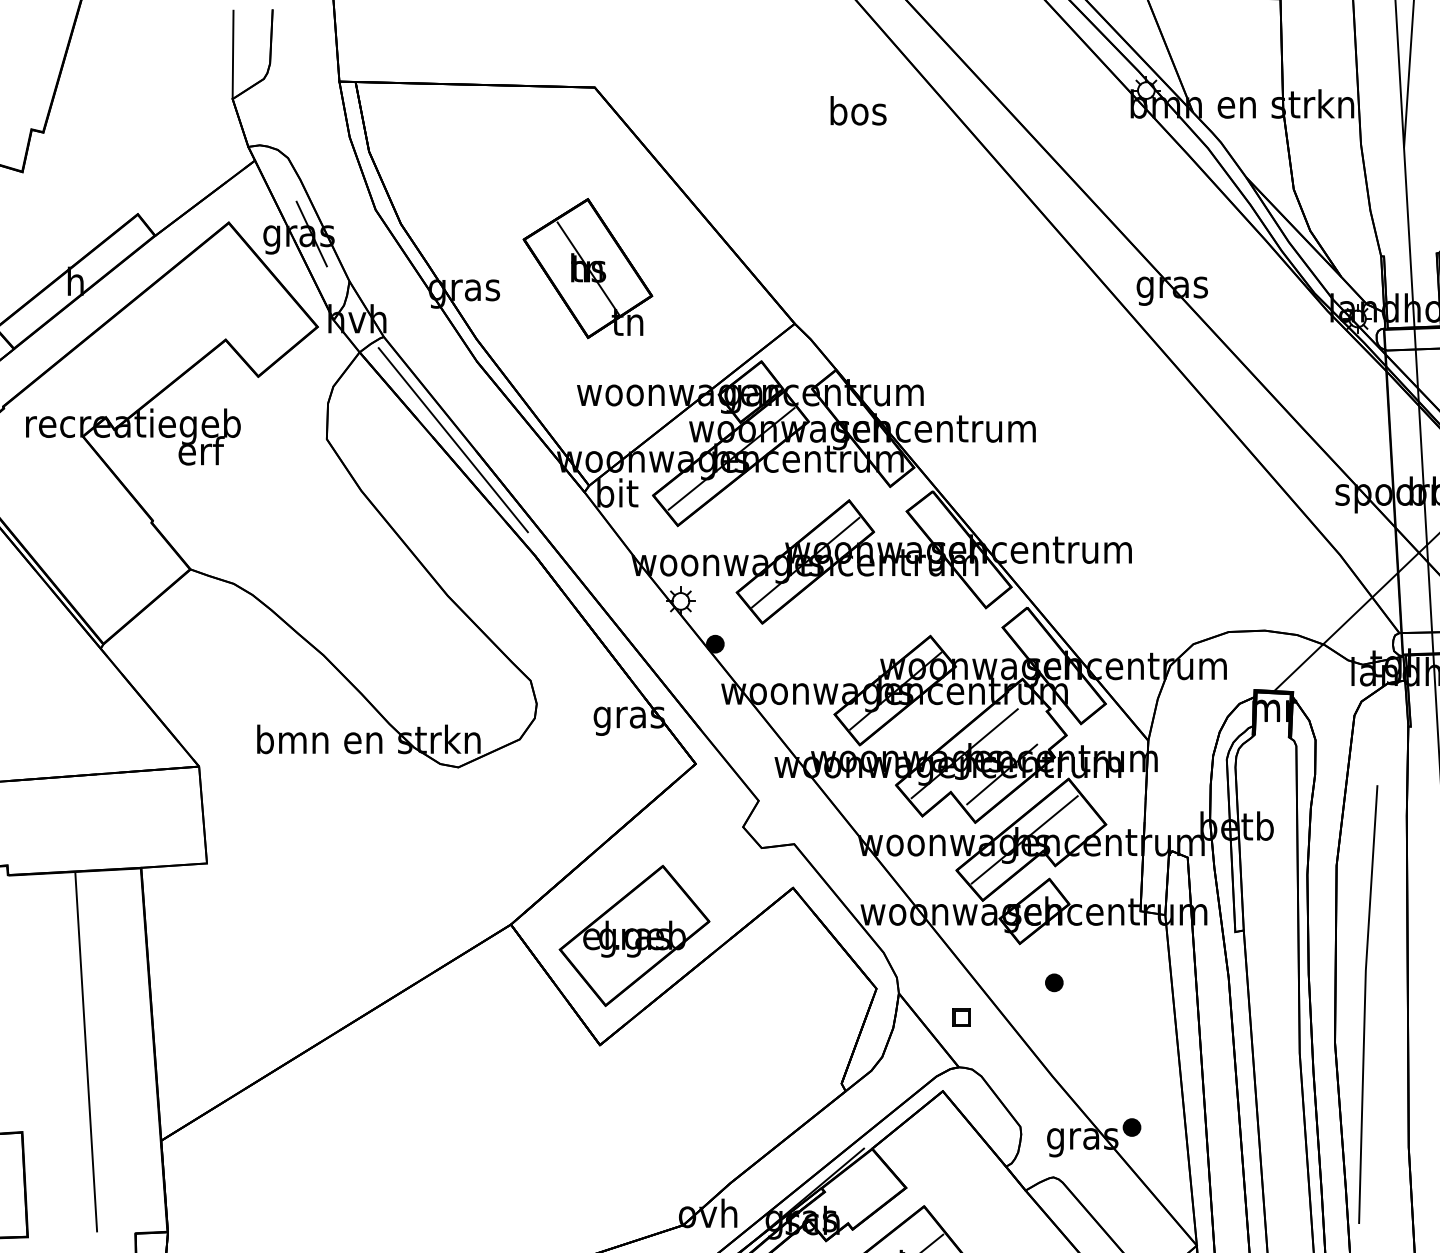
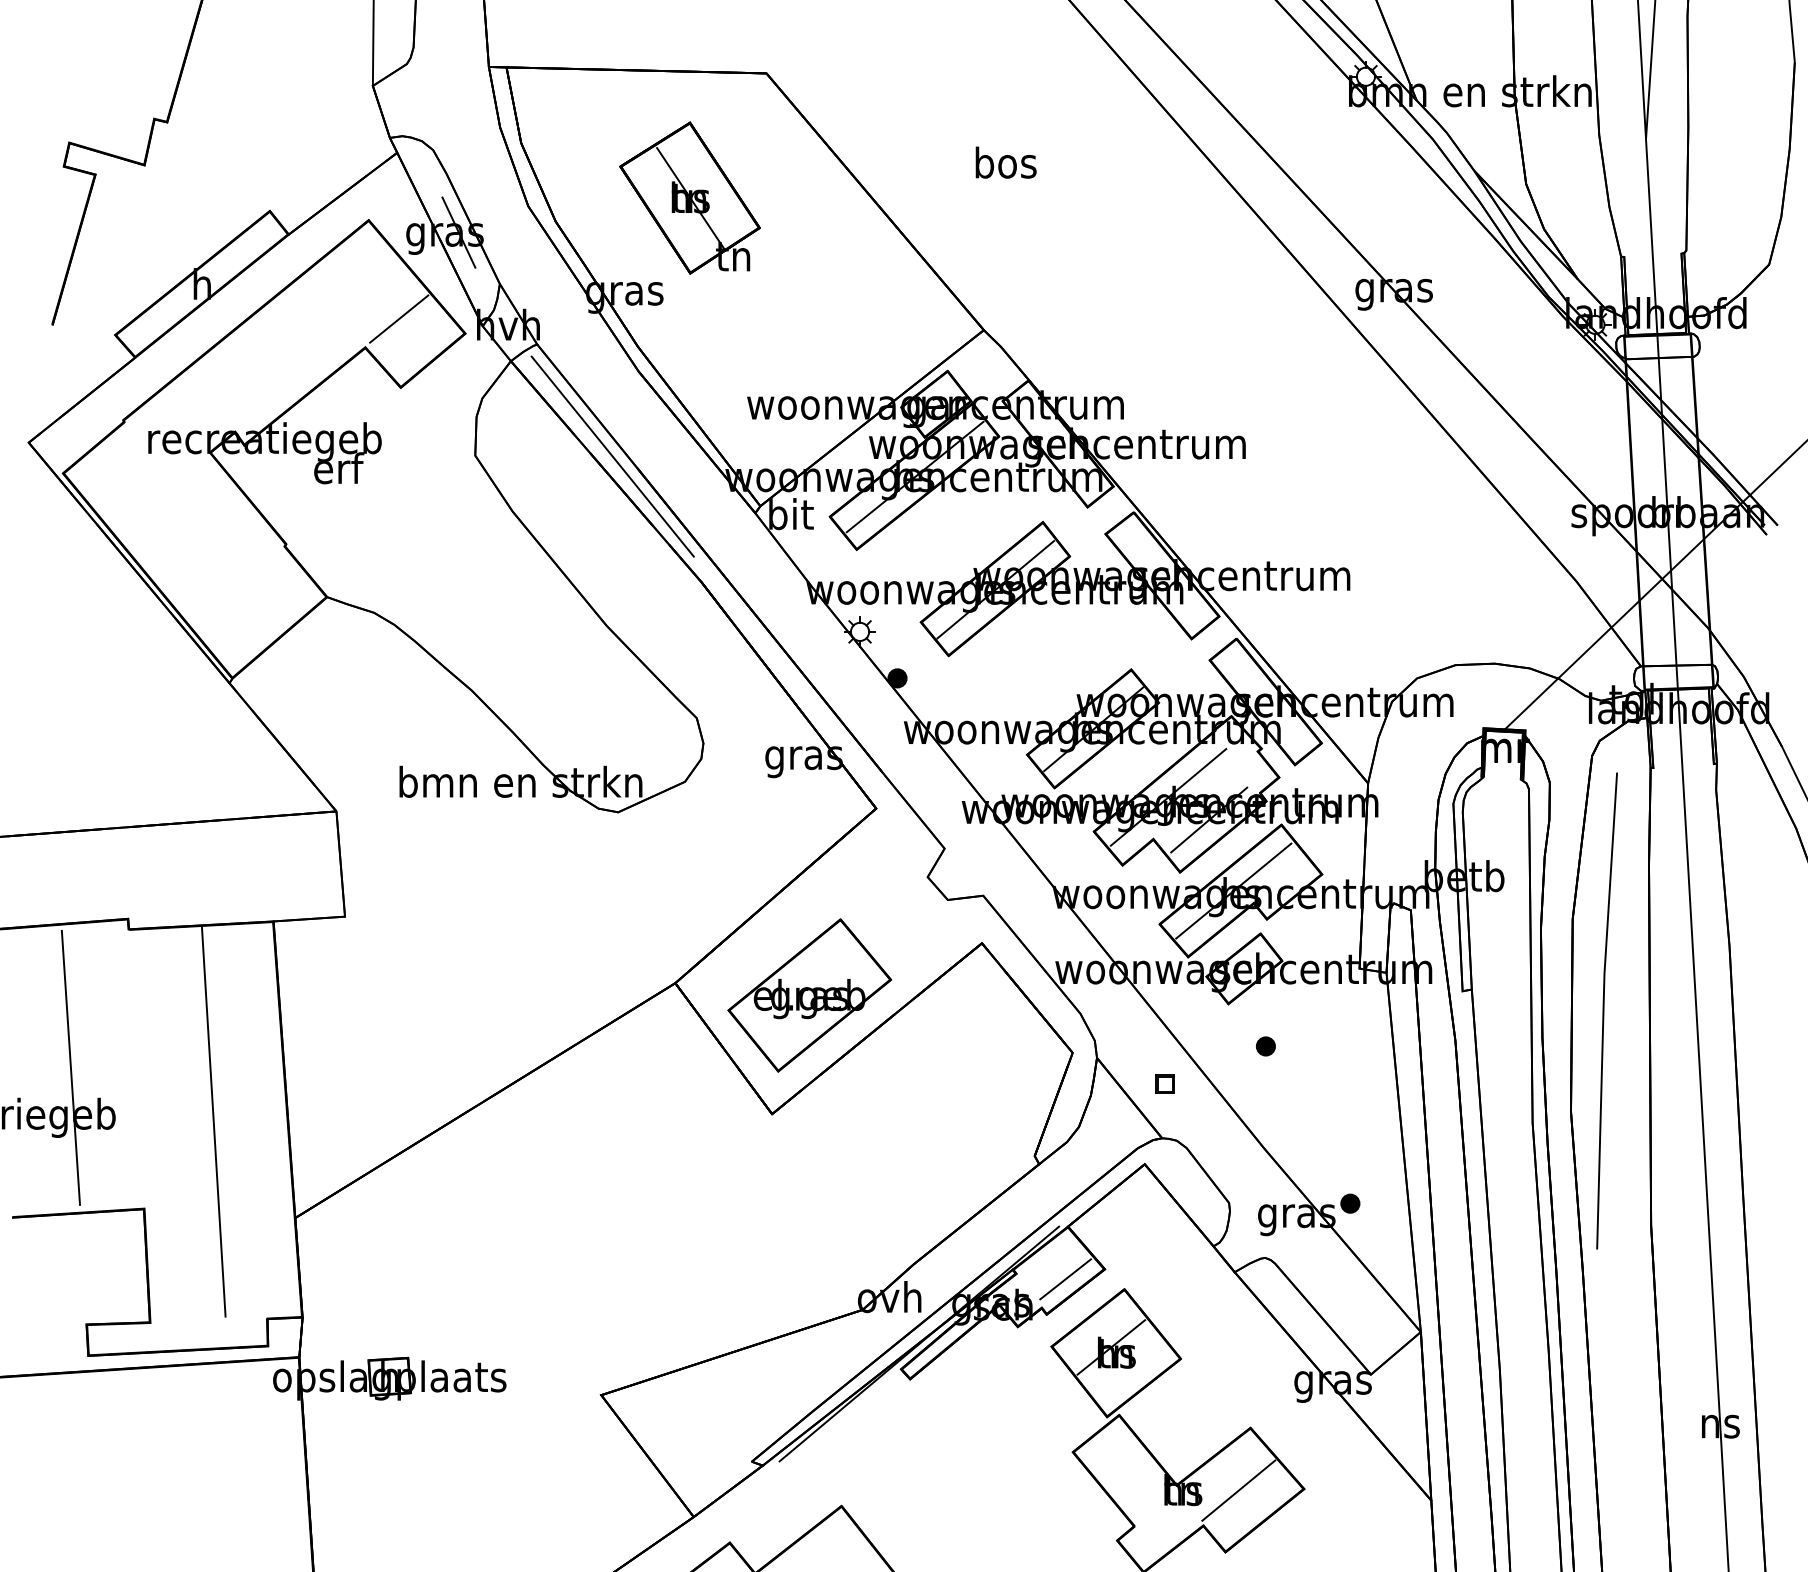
text: (857, 110) -> (1005, 162), moved
part: (587, 267) -> (689, 197), moved
line: (257, 313) -> (399, 318), added
line: (1365, 1004) -> (1604, 1010), moved
line: (869, 1197) -> (1065, 1279), added

